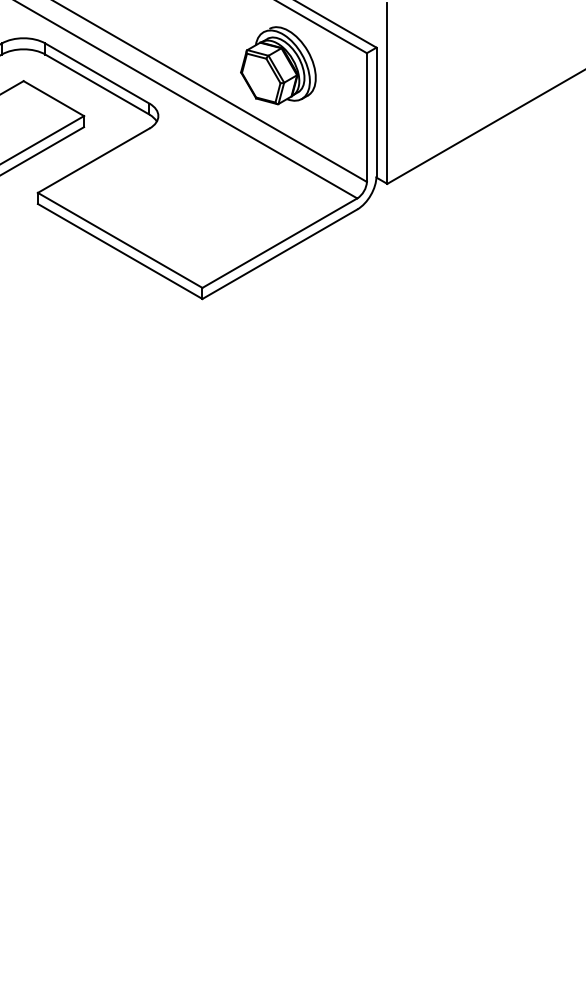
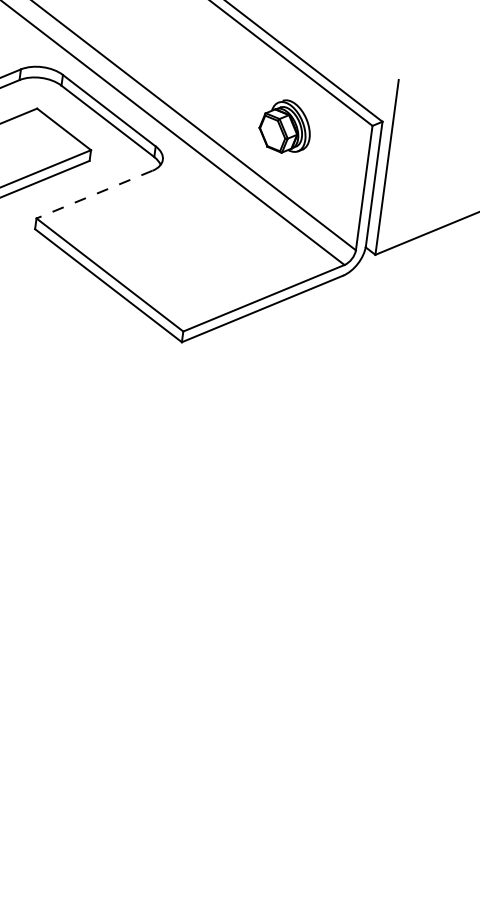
part: (278, 65) -> (285, 126), size x0.7
line: (93, 161) -> (94, 195), solid -> dashed

